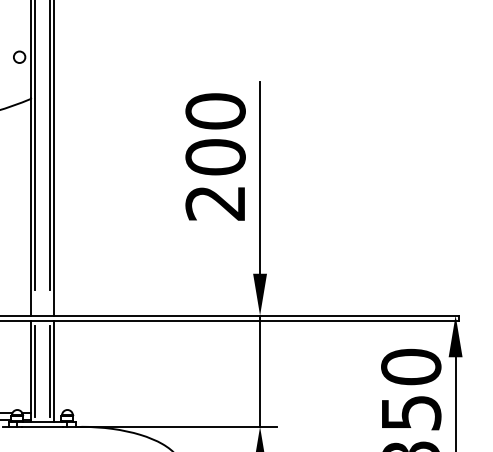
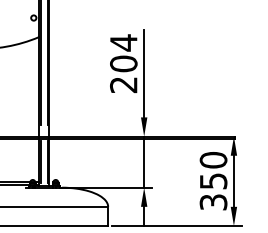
text: (215, 110) -> (123, 42), 200 -> 204

